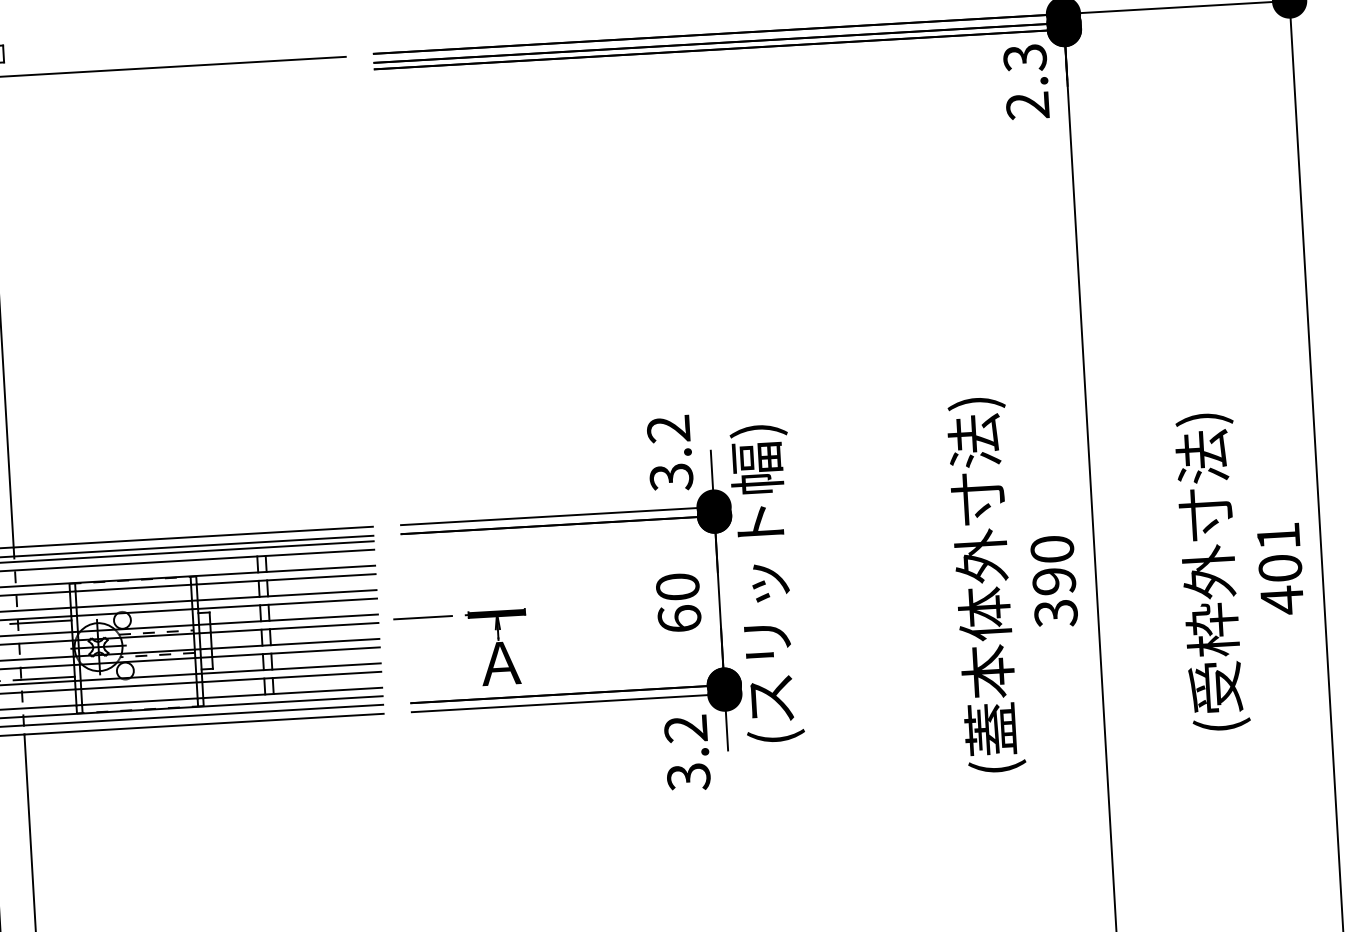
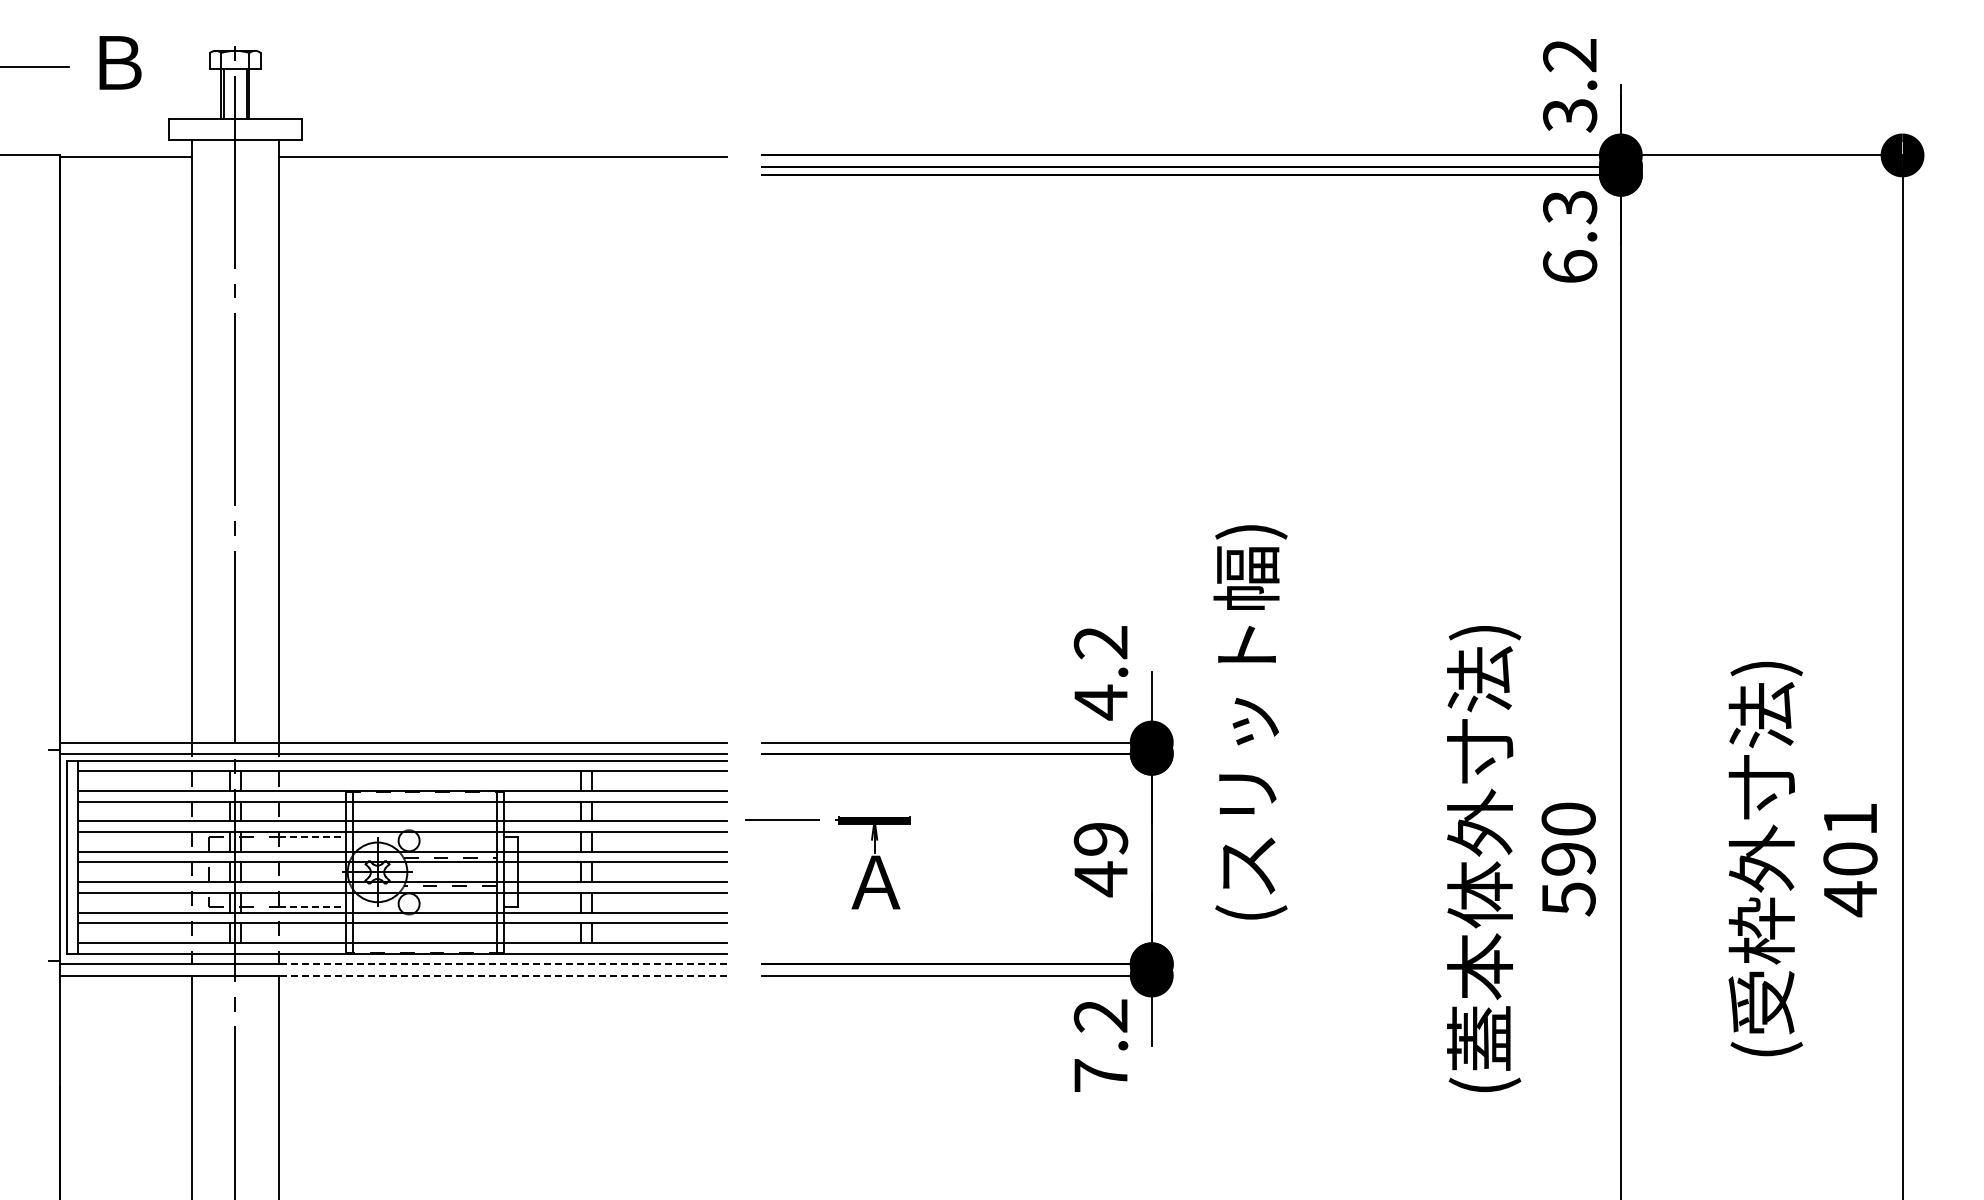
text: (1028, 105) -> (1570, 266), 2.3 -> 6.3
text: (671, 477) -> (1100, 702), 3.2 -> 4.2
text: (766, 583) -> (1250, 722), moved
text: (678, 603) -> (1100, 859), 60 -> 49
text: (1055, 613) -> (1568, 899), 390 -> 590
line: (45, 622) -> (313, 837), solid -> dashed
part: (490, 659) -> (863, 876), moved
line: (48, 678) -> (313, 907), solid -> dashed
line: (203, 715) -> (503, 964), solid -> dashed
line: (204, 724) -> (503, 975), solid -> dashed
text: (688, 777) -> (1100, 1076), 3.2 -> 7.2

